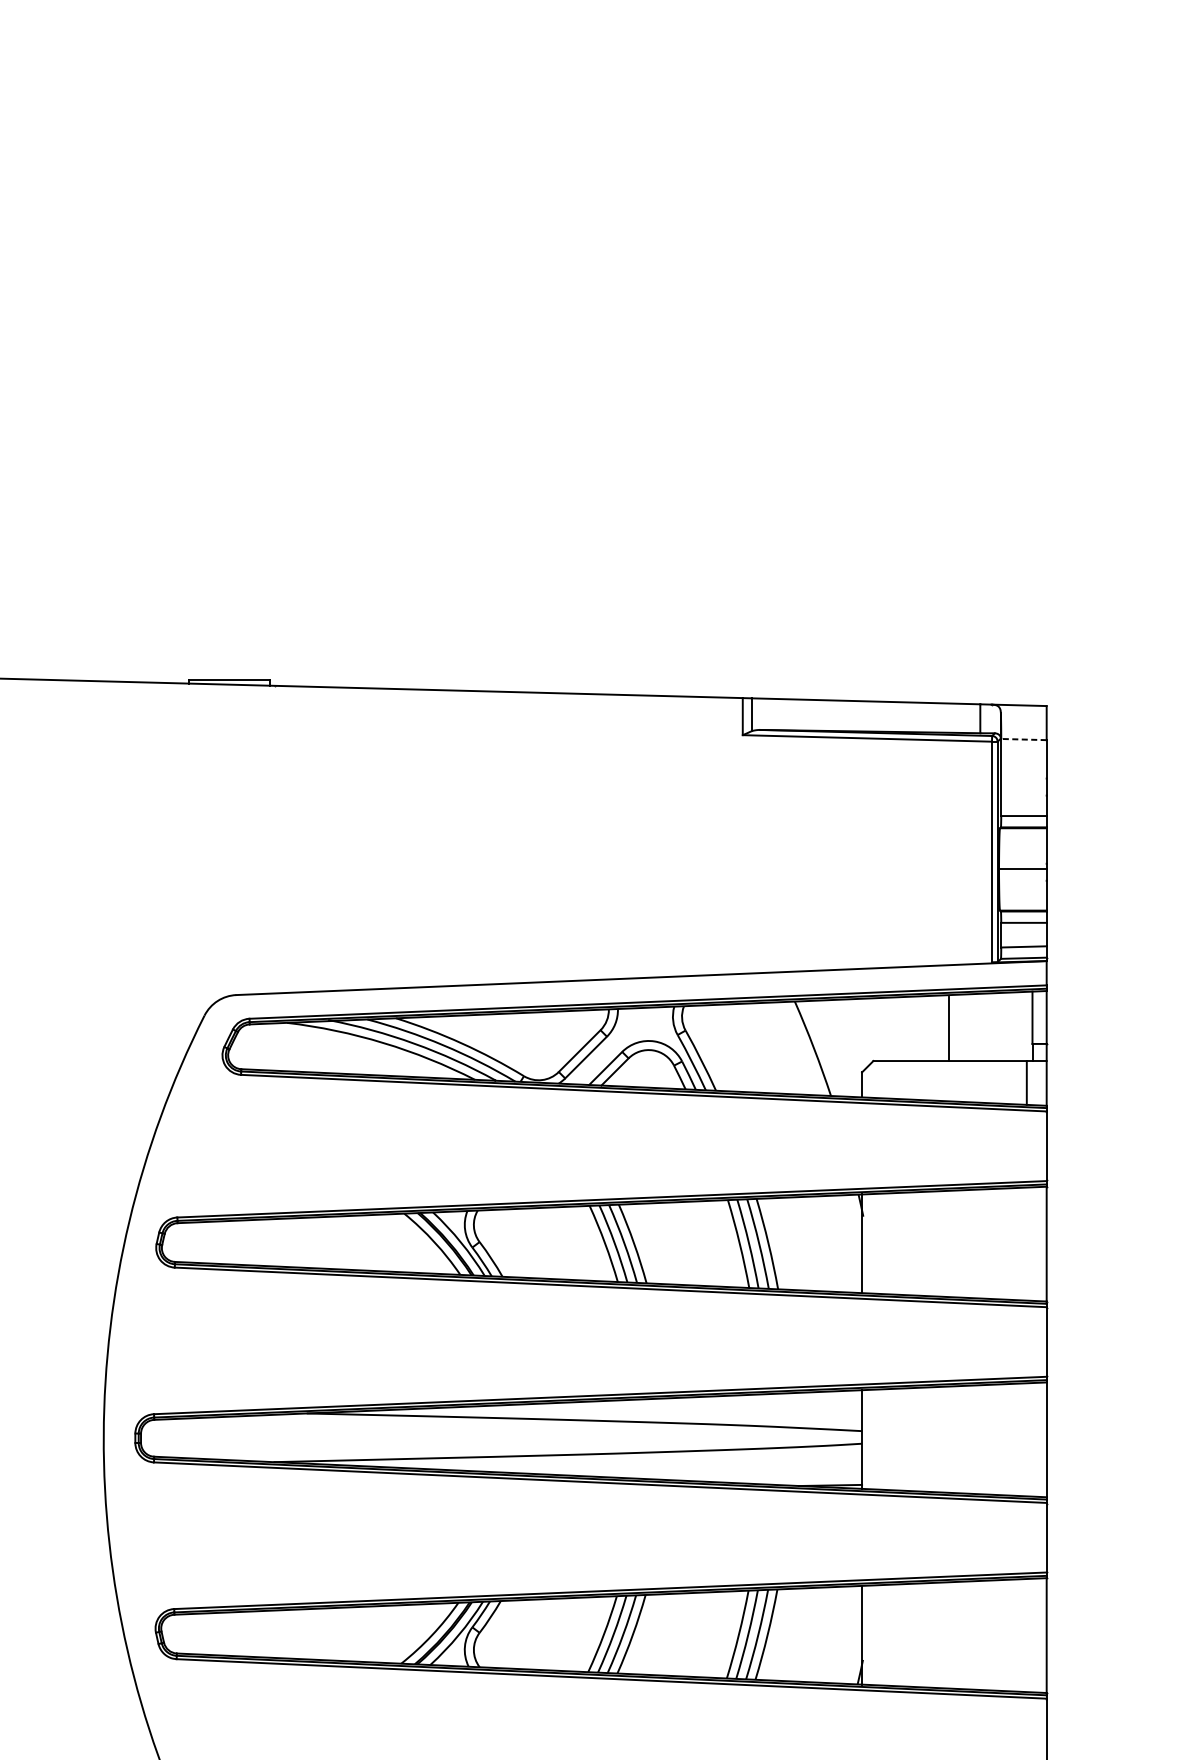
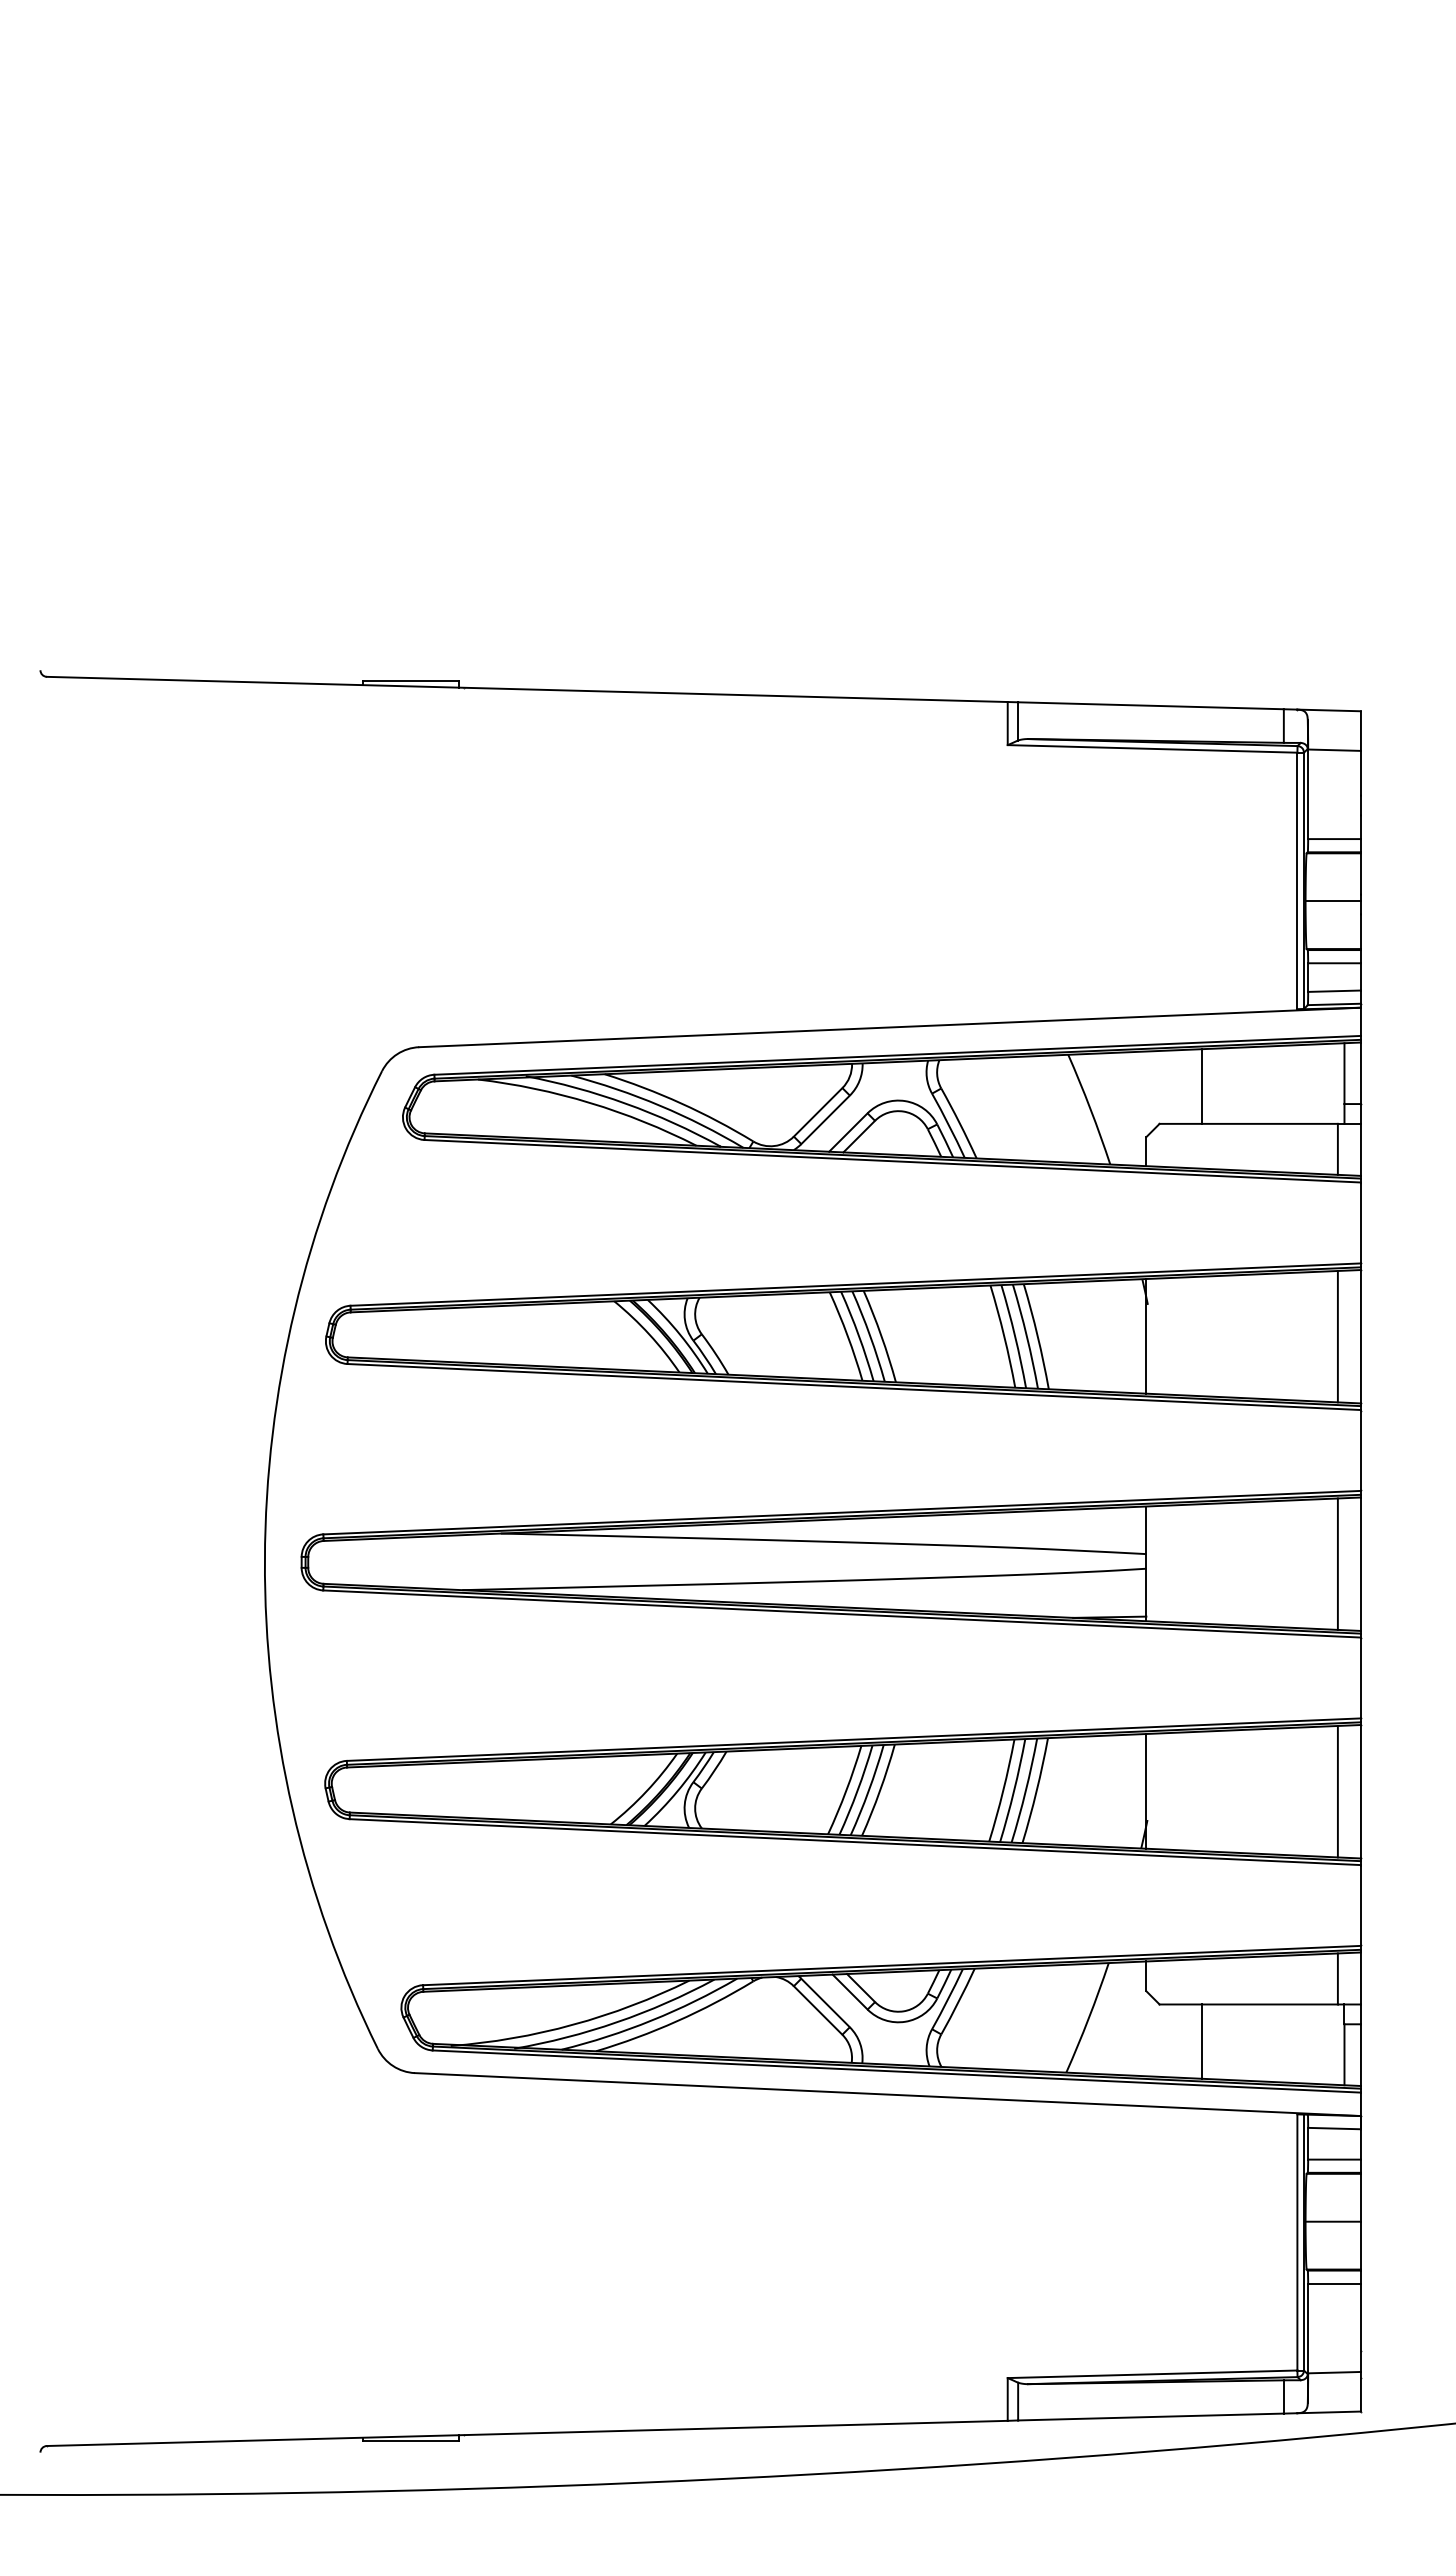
line: (1023, 739) -> (1334, 750), dashed -> solid
line: (949, 1028) -> (1202, 1086), moved
line: (1026, 1243) -> (1337, 1336), added
line: (1026, 1439) -> (1337, 1563), added
line: (1026, 1635) -> (1337, 1791), added

